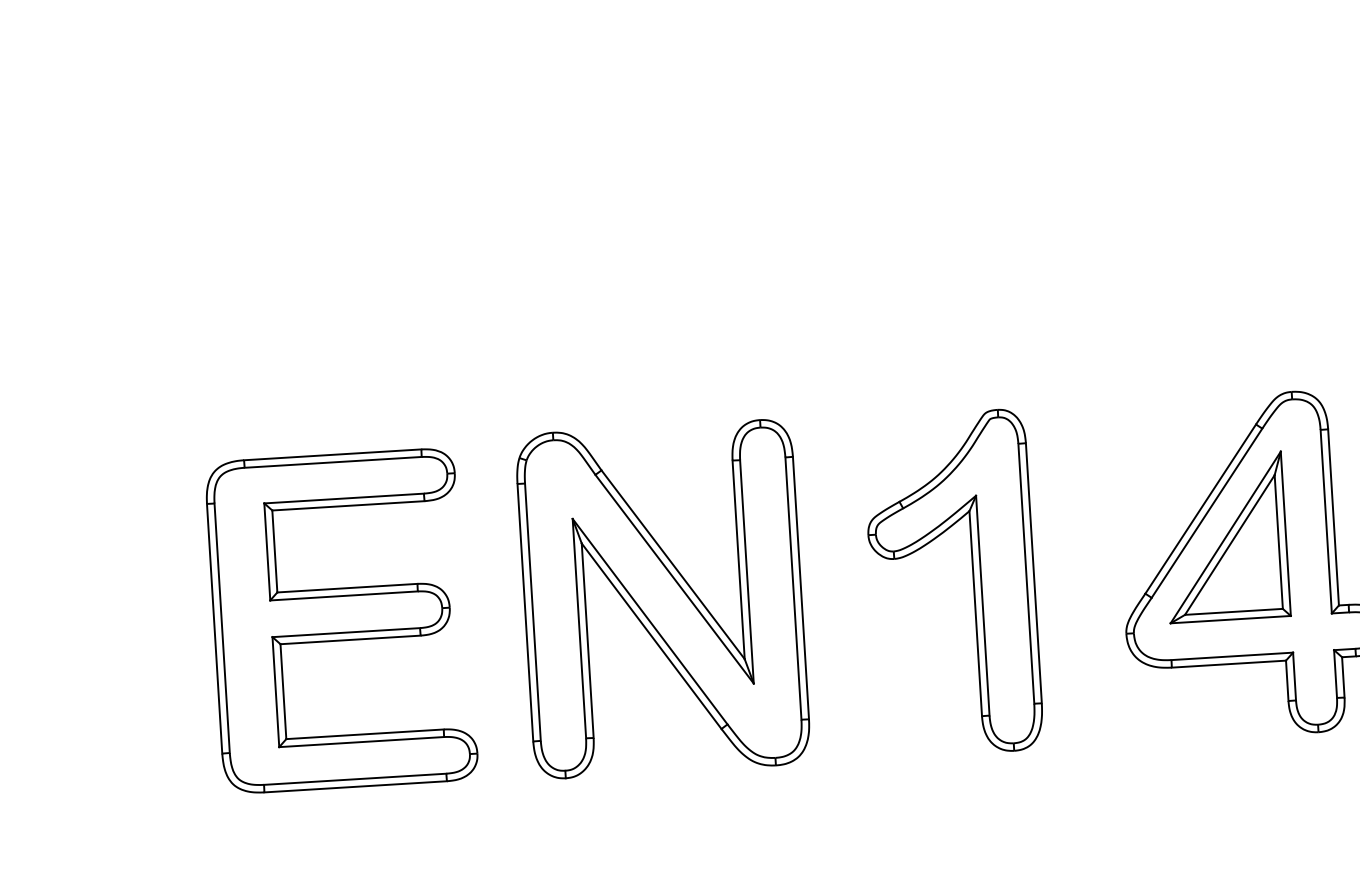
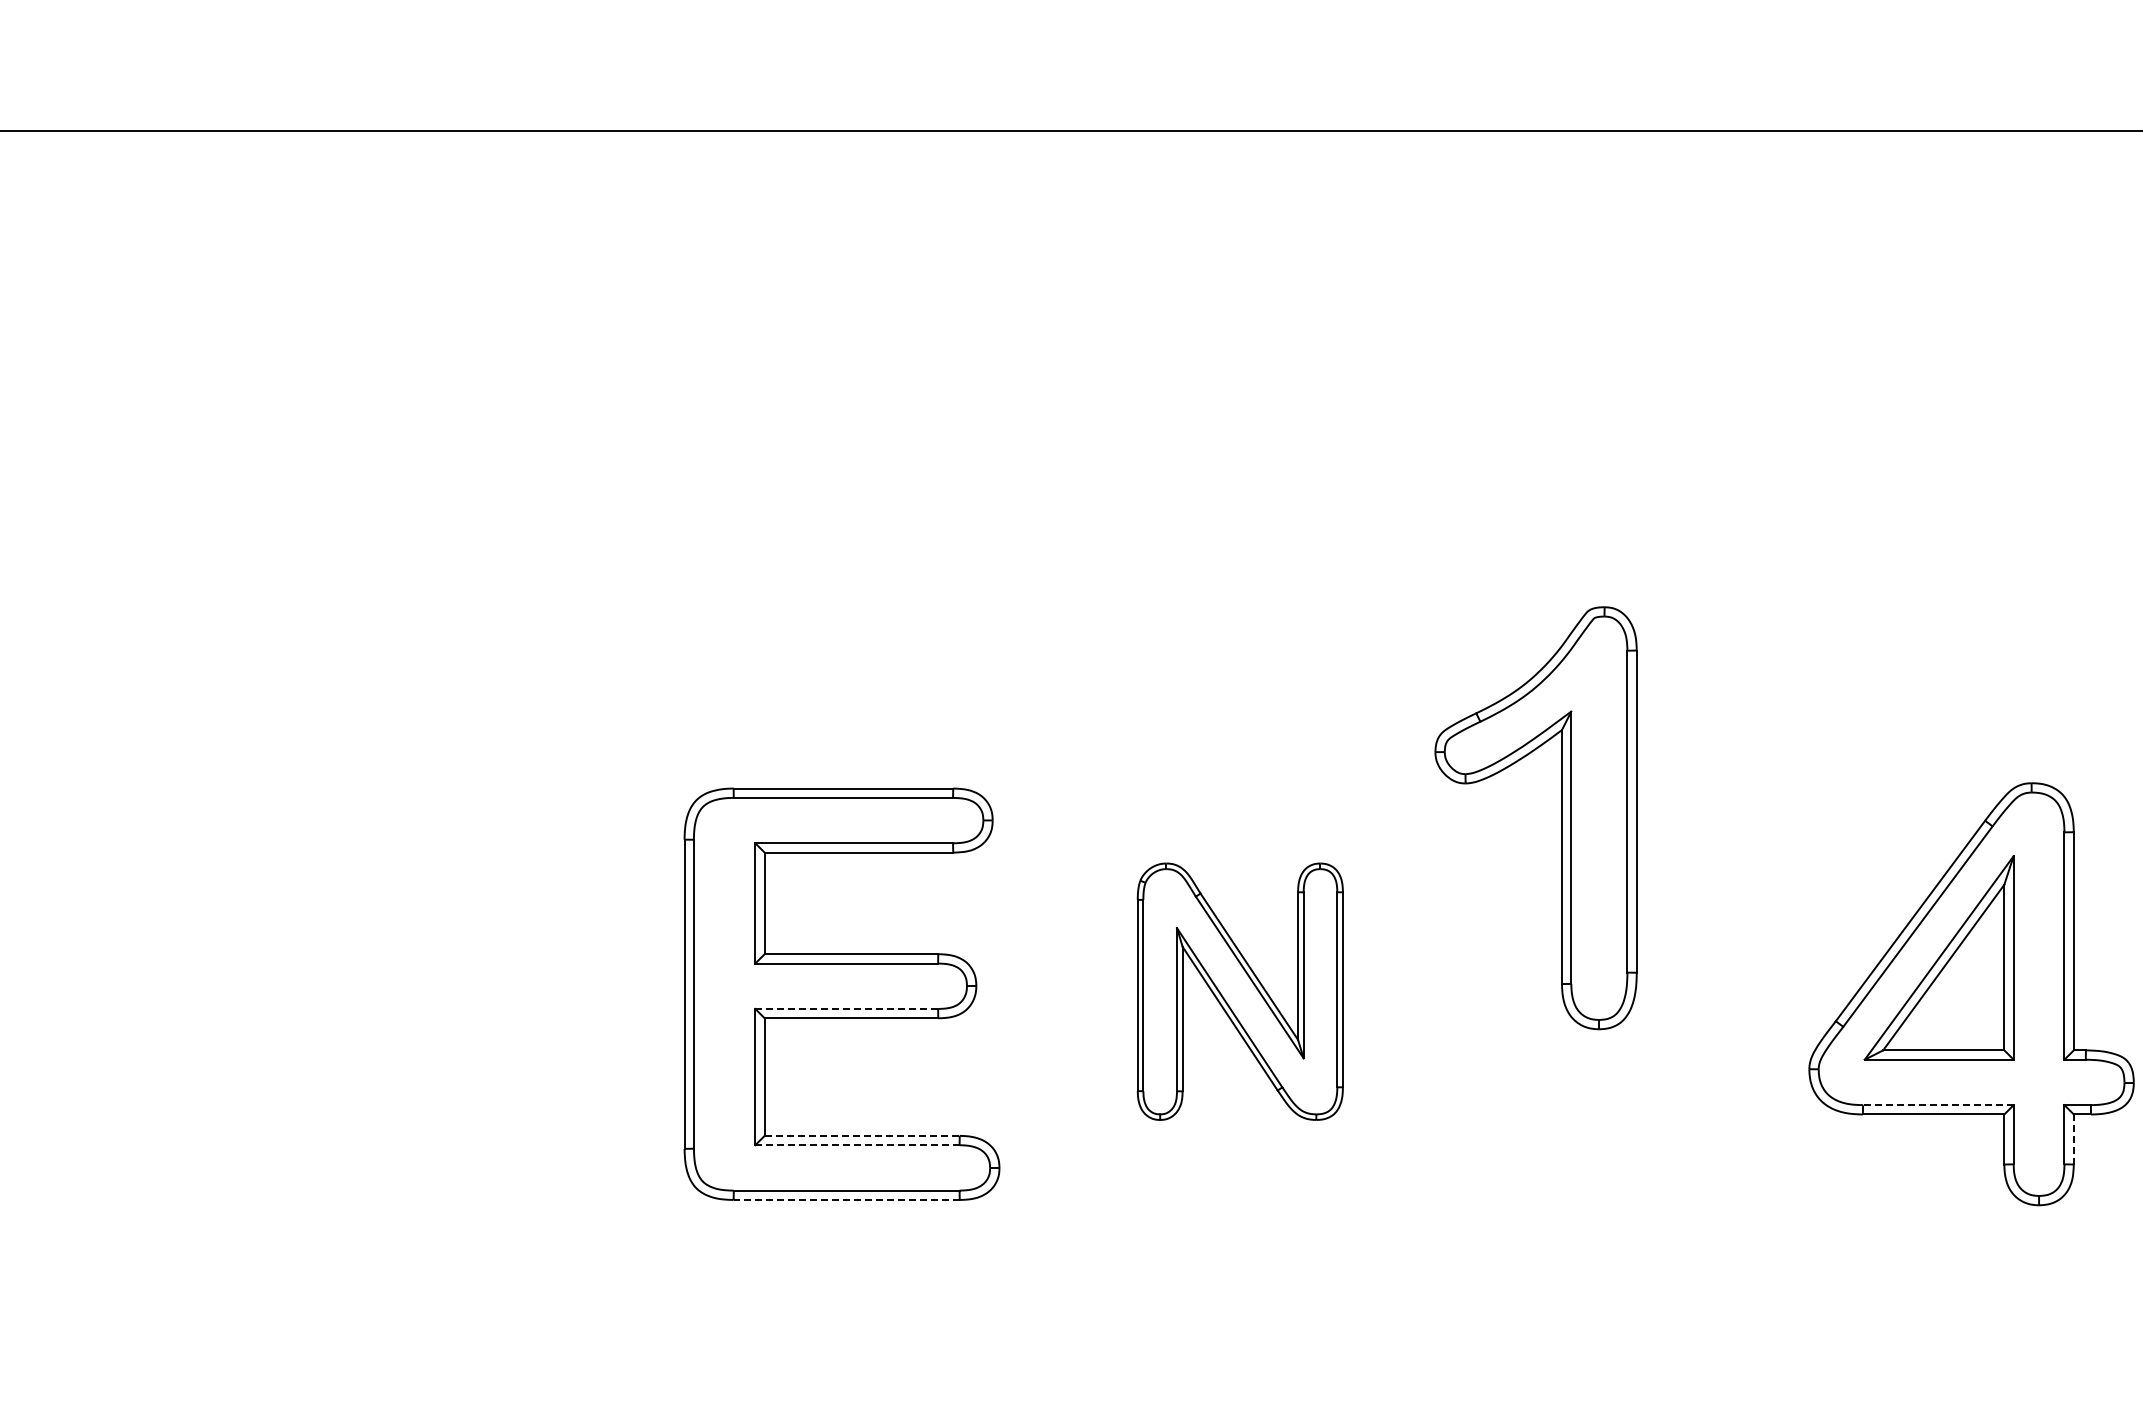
part: (973, 582) -> (1561, 818), moved
part: (663, 599) -> (1240, 991), size x0.6
line: (346, 632) -> (846, 1008), solid -> dashed
line: (1231, 656) -> (1937, 1105), solid -> dashed
line: (1343, 677) -> (2073, 1139), solid -> dashed
line: (365, 733) -> (862, 1135), solid -> dashed
line: (361, 742) -> (857, 1145), solid -> dashed
line: (355, 786) -> (846, 1199), solid -> dashed

